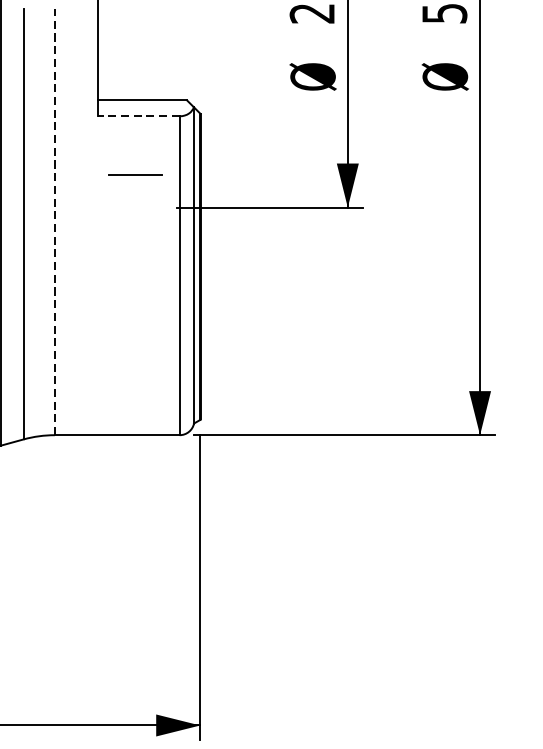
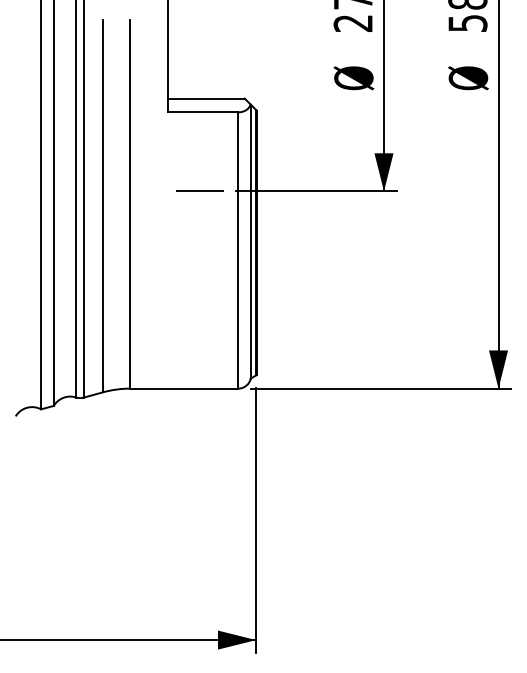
line: (138, 116) -> (202, 112), dashed -> solid
line: (134, 174) -> (199, 190), moved
line: (55, 221) -> (130, 203), dashed -> solid

